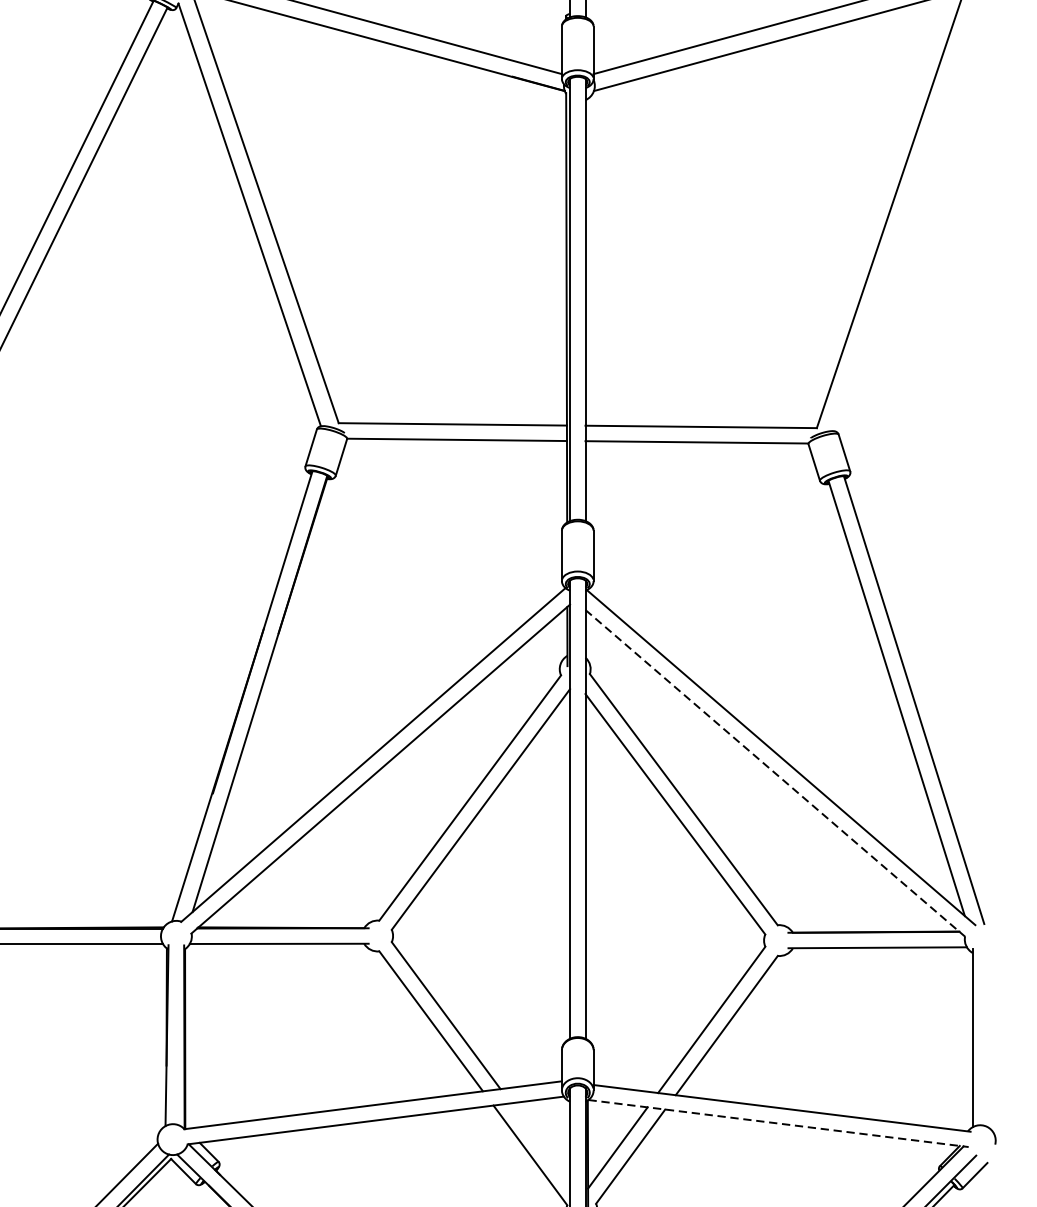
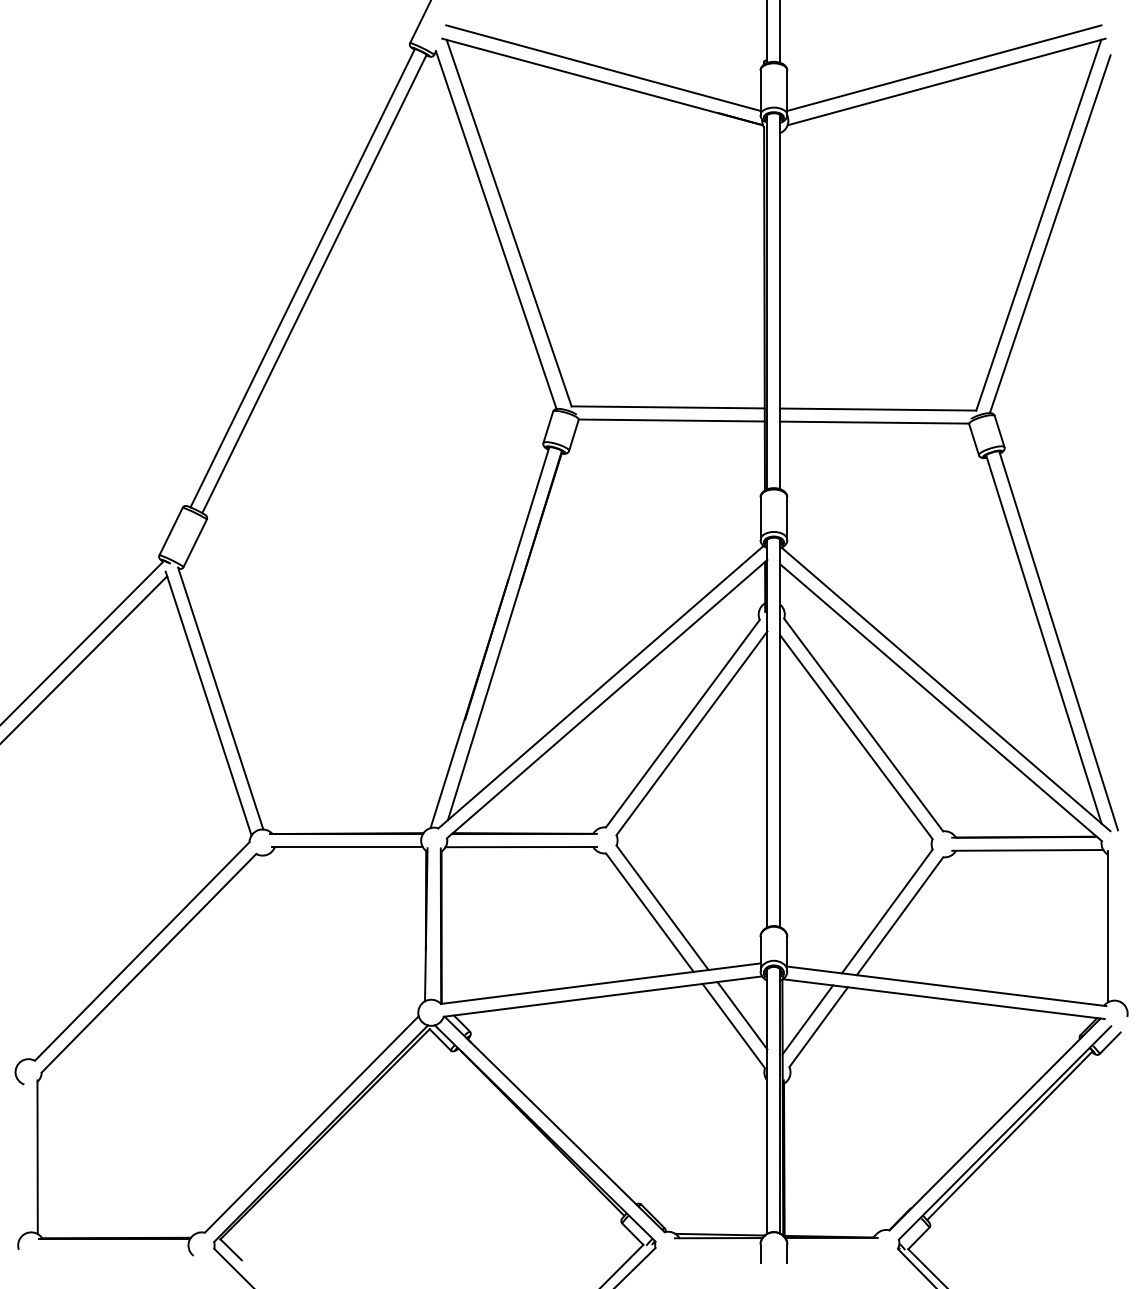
line: (903, 220) -> (1049, 234), added
line: (775, 774) -> (941, 703), dashed -> solid
line: (779, 1123) -> (944, 999), dashed -> solid
line: (540, 1142) -> (742, 1015), added

